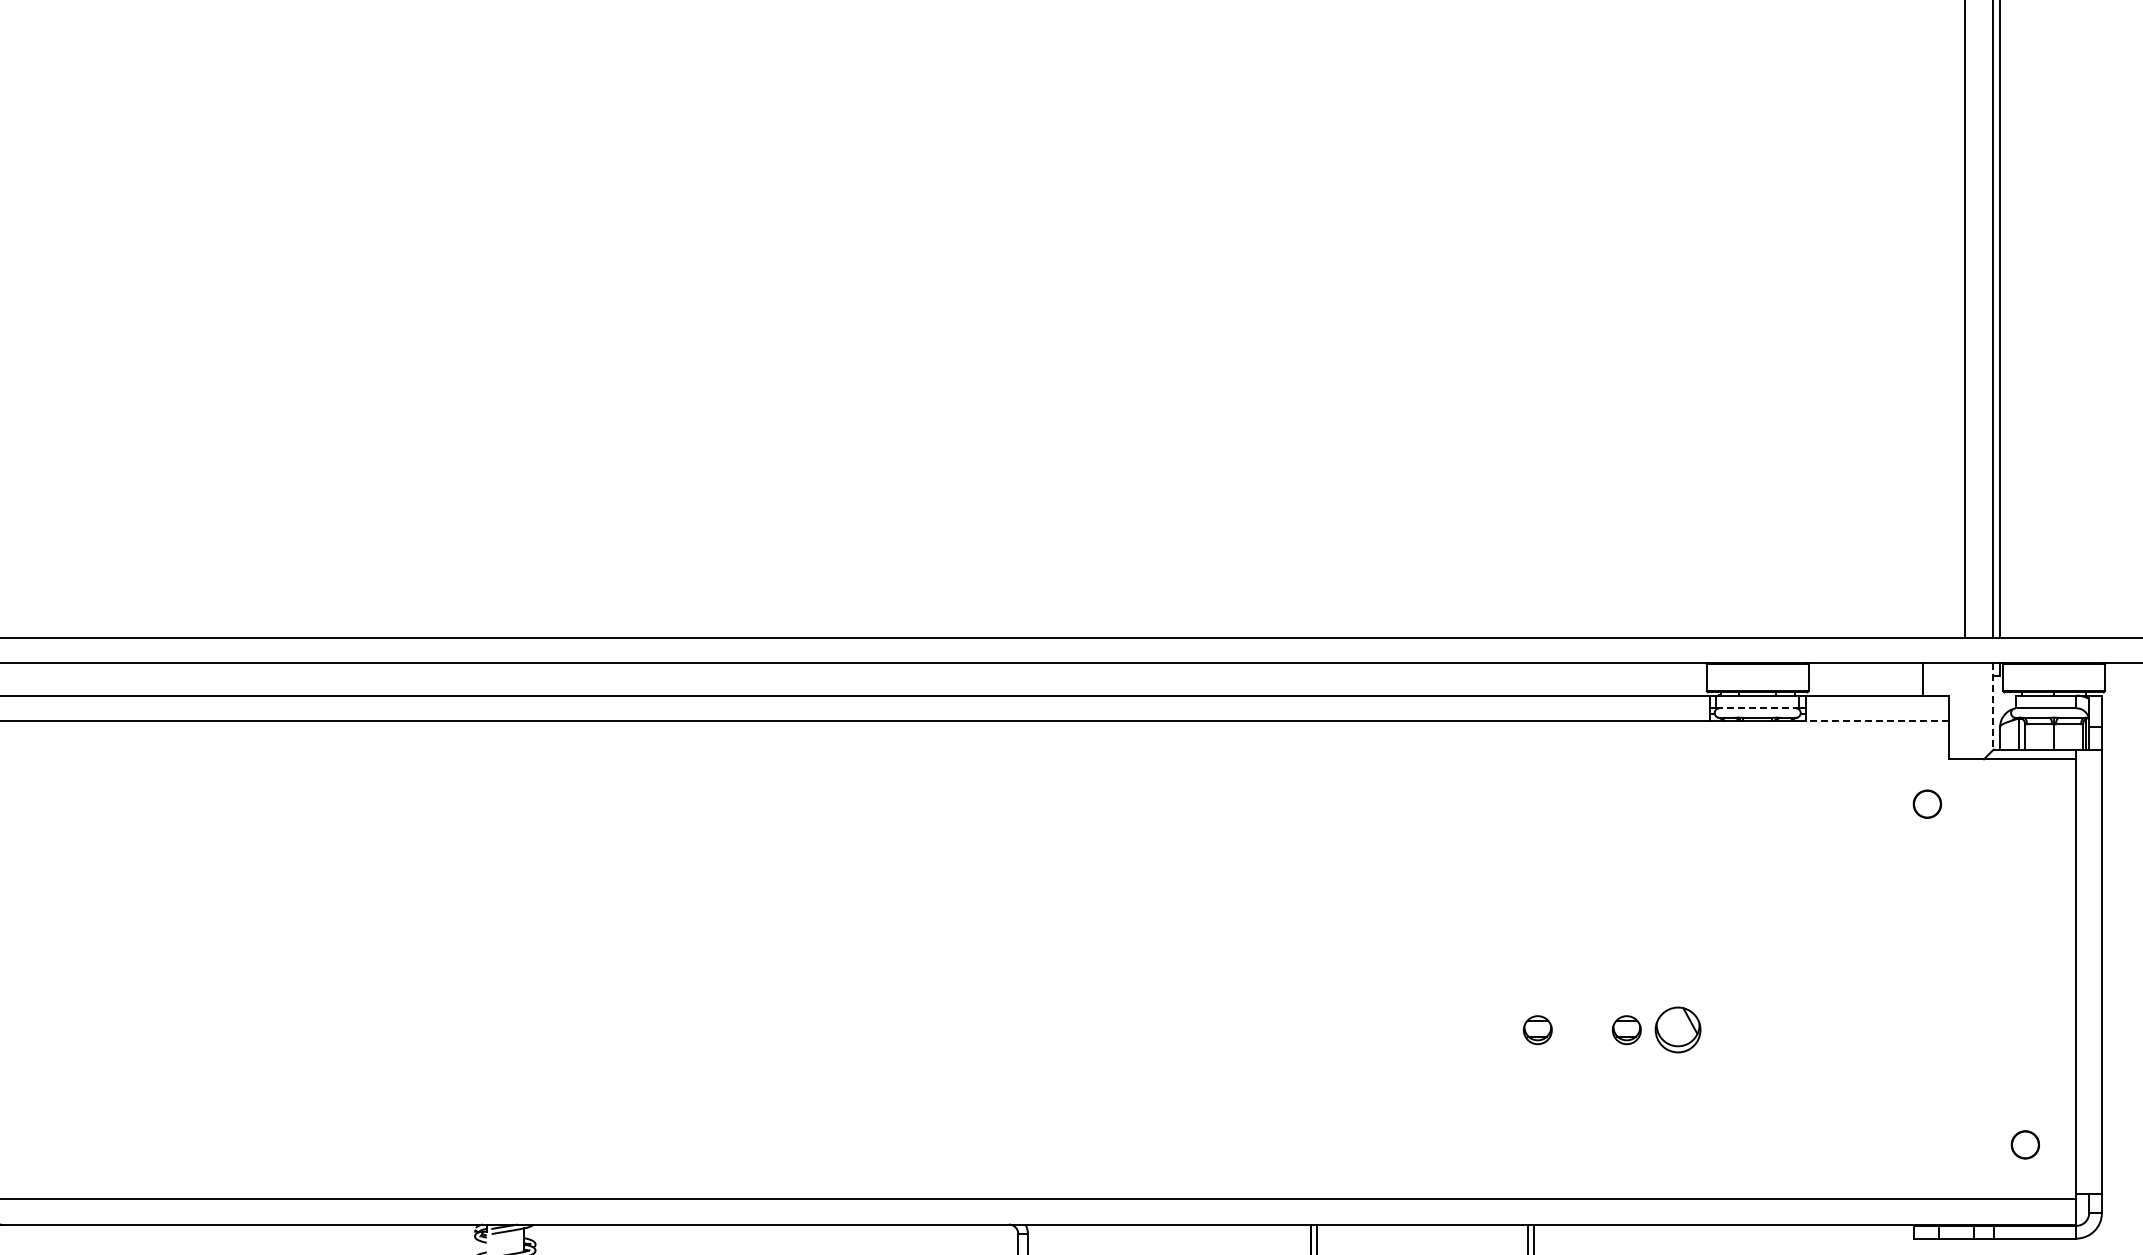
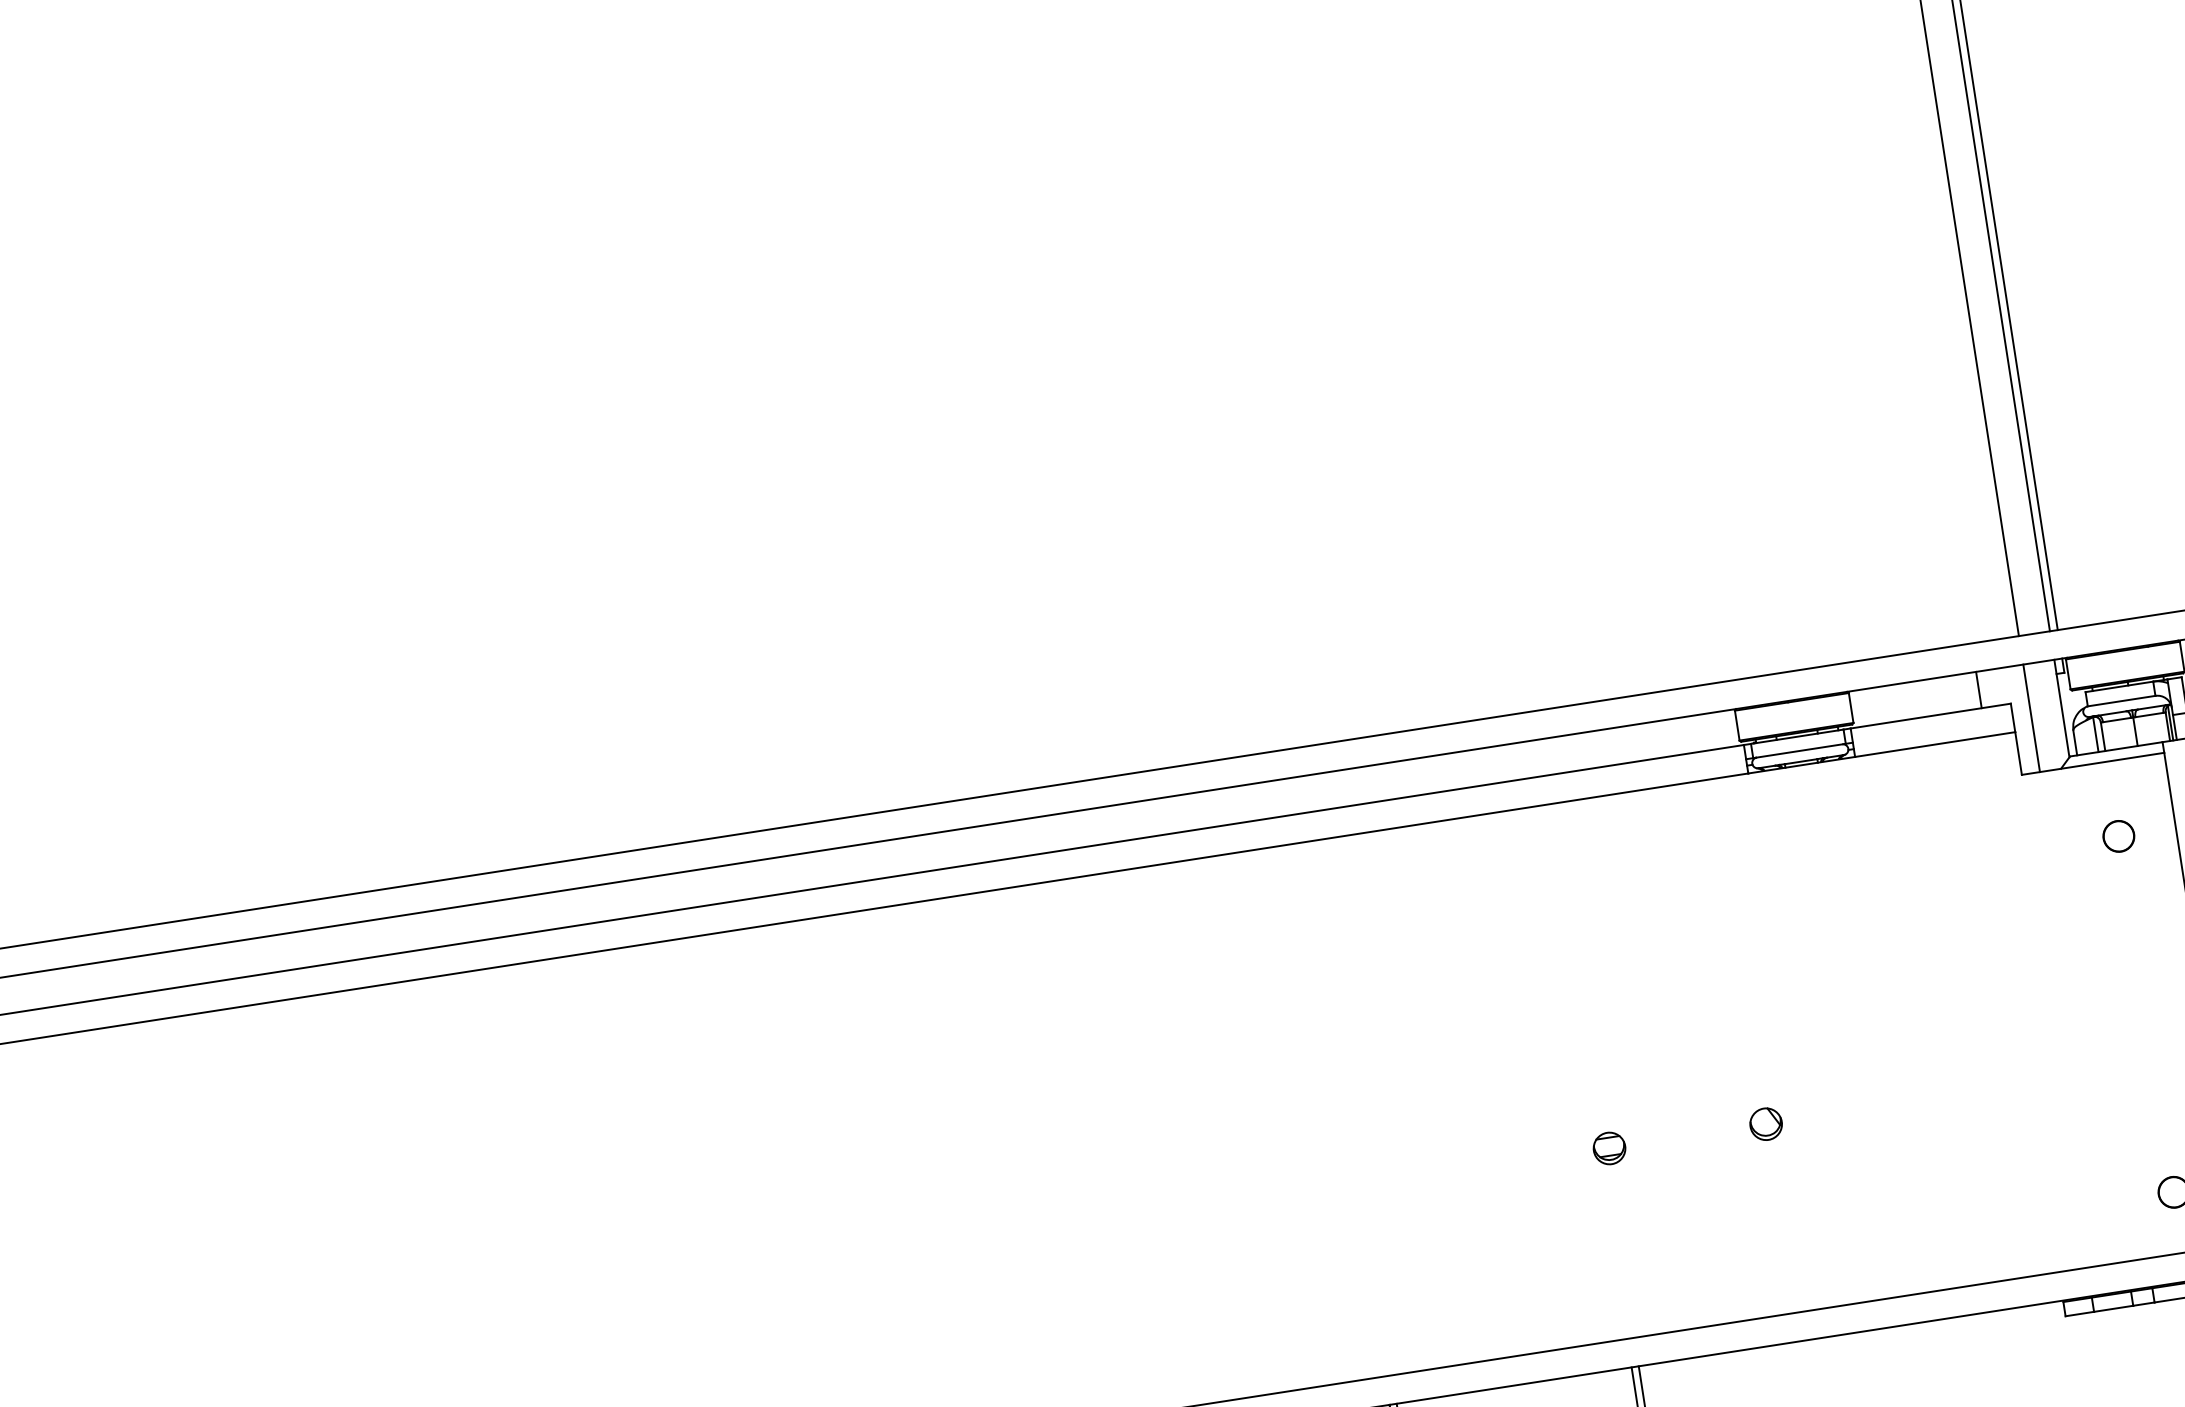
line: (1992, 706) -> (2061, 708), dashed -> solid
line: (1758, 708) -> (1800, 751), dashed -> solid
line: (1965, 711) -> (2032, 718), added
line: (1877, 721) -> (1935, 745), dashed -> solid
circle: (1926, 803) -> (2117, 835), moved
part: (1626, 1030) -> (1708, 1133), removed
part: (1677, 1030) -> (1765, 1124), size x0.62

